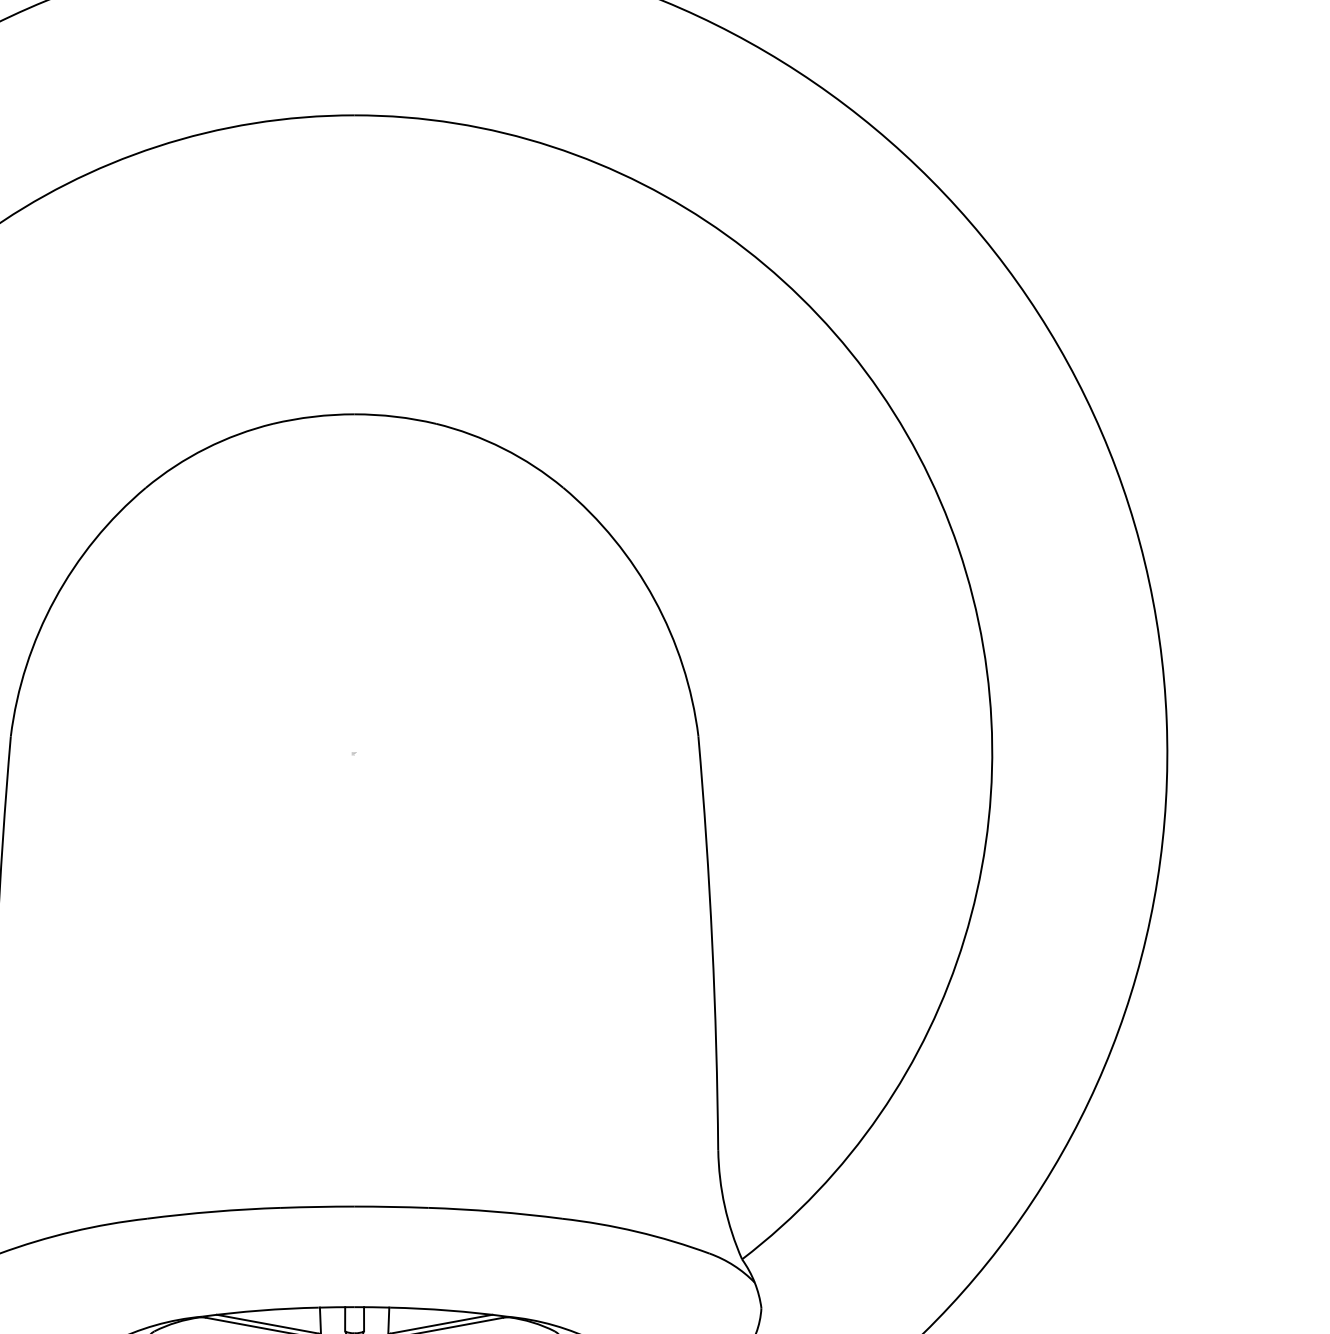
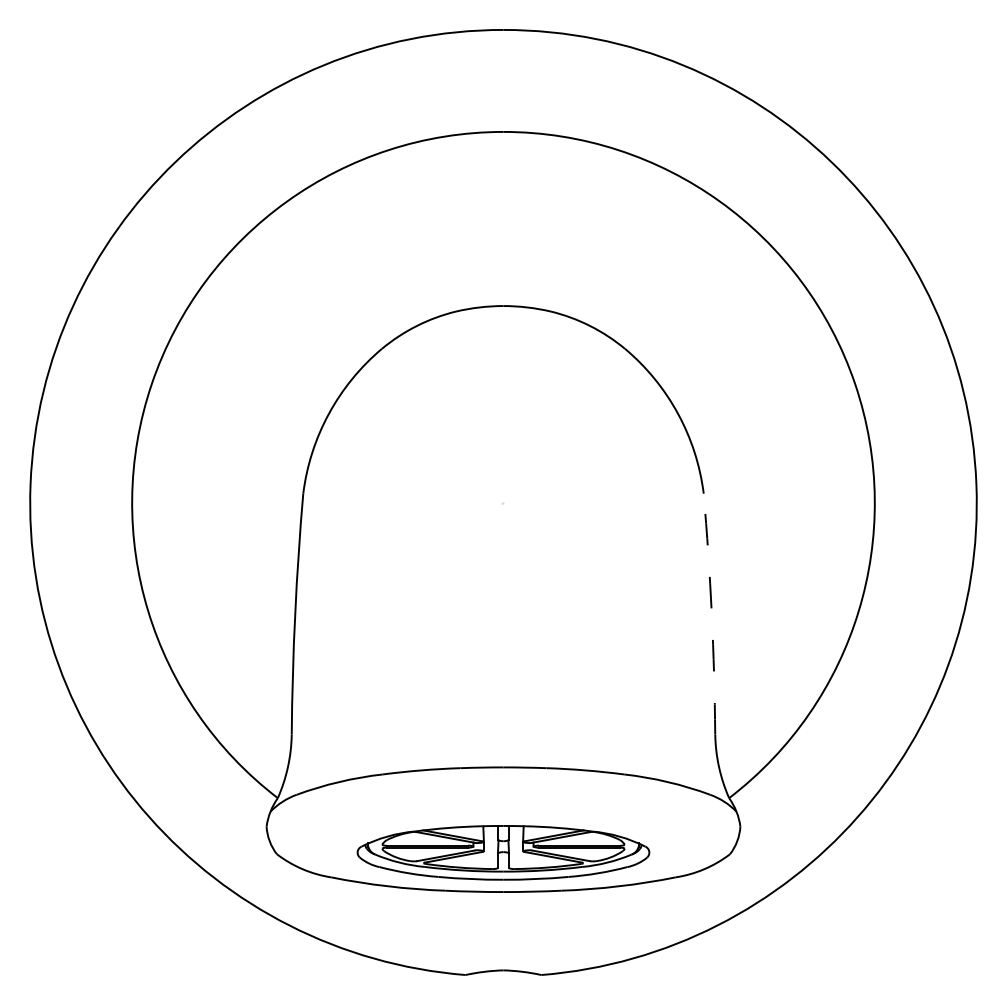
arc: (711, 944) -> (711, 614), solid -> dashed

